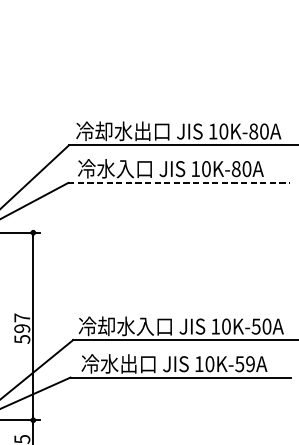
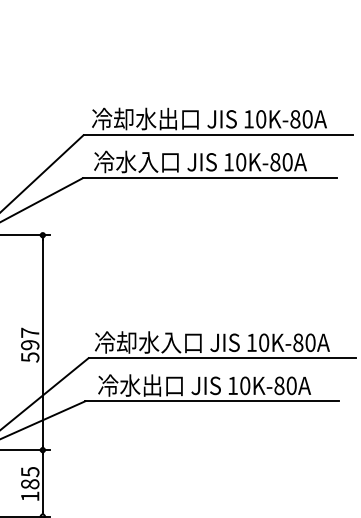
line: (178, 183) -> (209, 178), dashed -> solid
text: (256, 326) -> (298, 342), 10K-50A -> 10K-80A
text: (245, 363) -> (285, 385), 10K-59A -> 10K-80A

